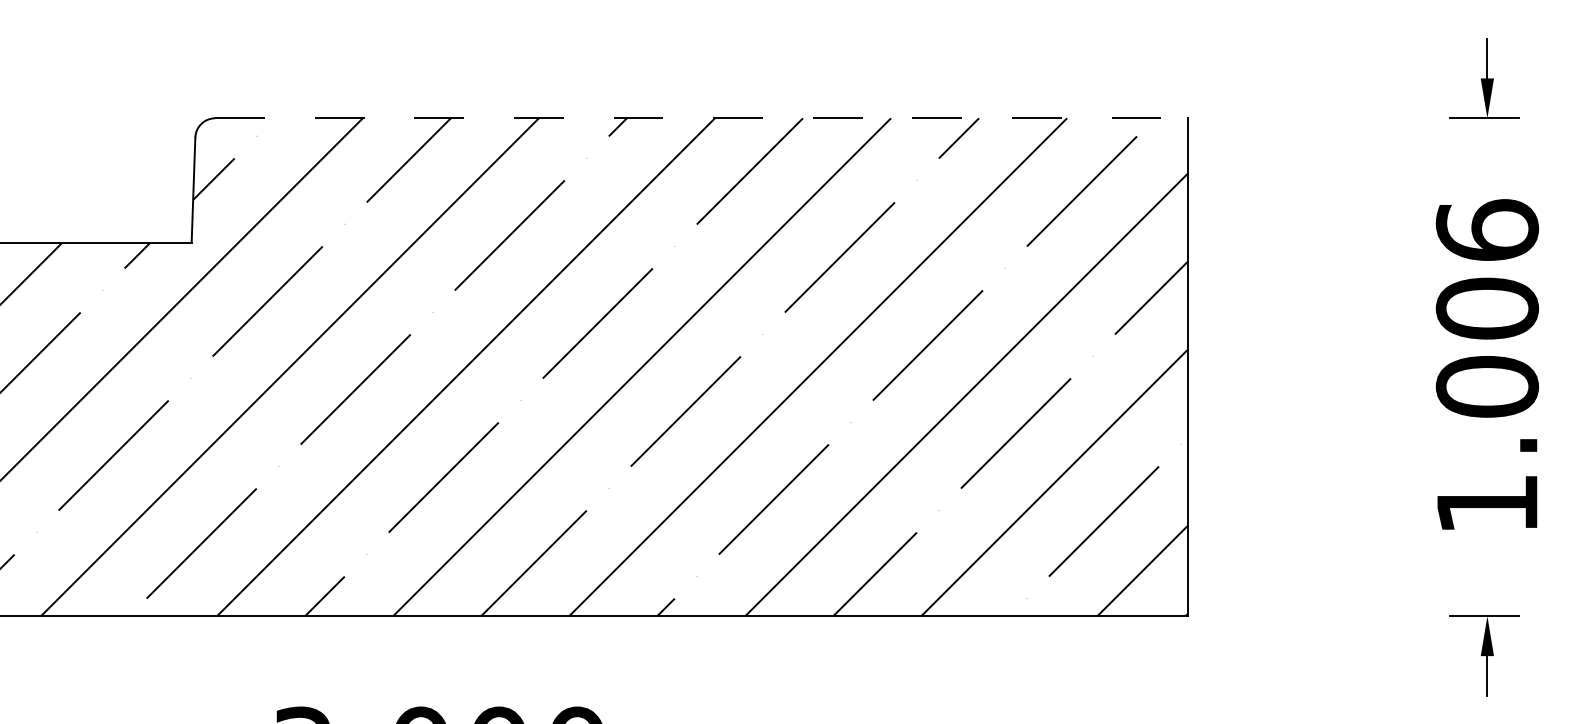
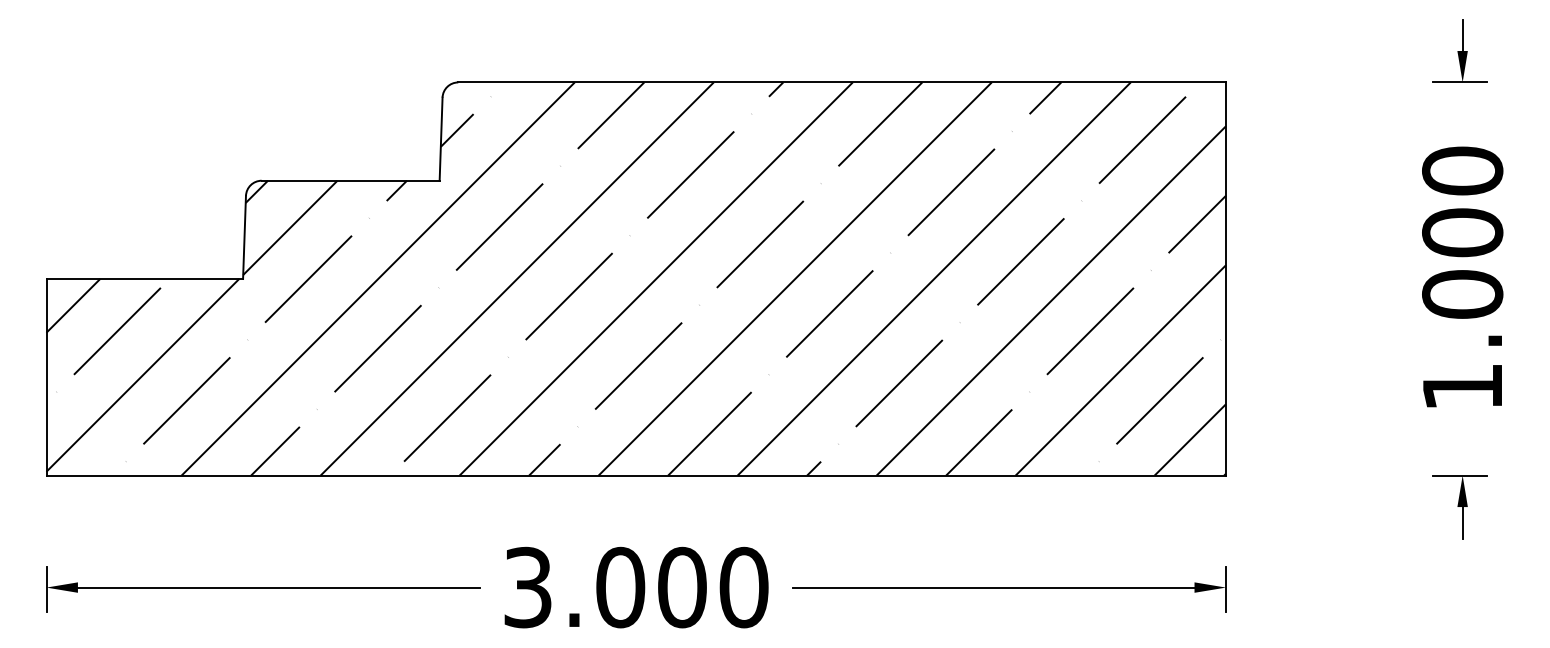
line: (701, 118) -> (842, 82), dashed -> solid
text: (1487, 229) -> (1462, 170), 1.006 -> 1.000

